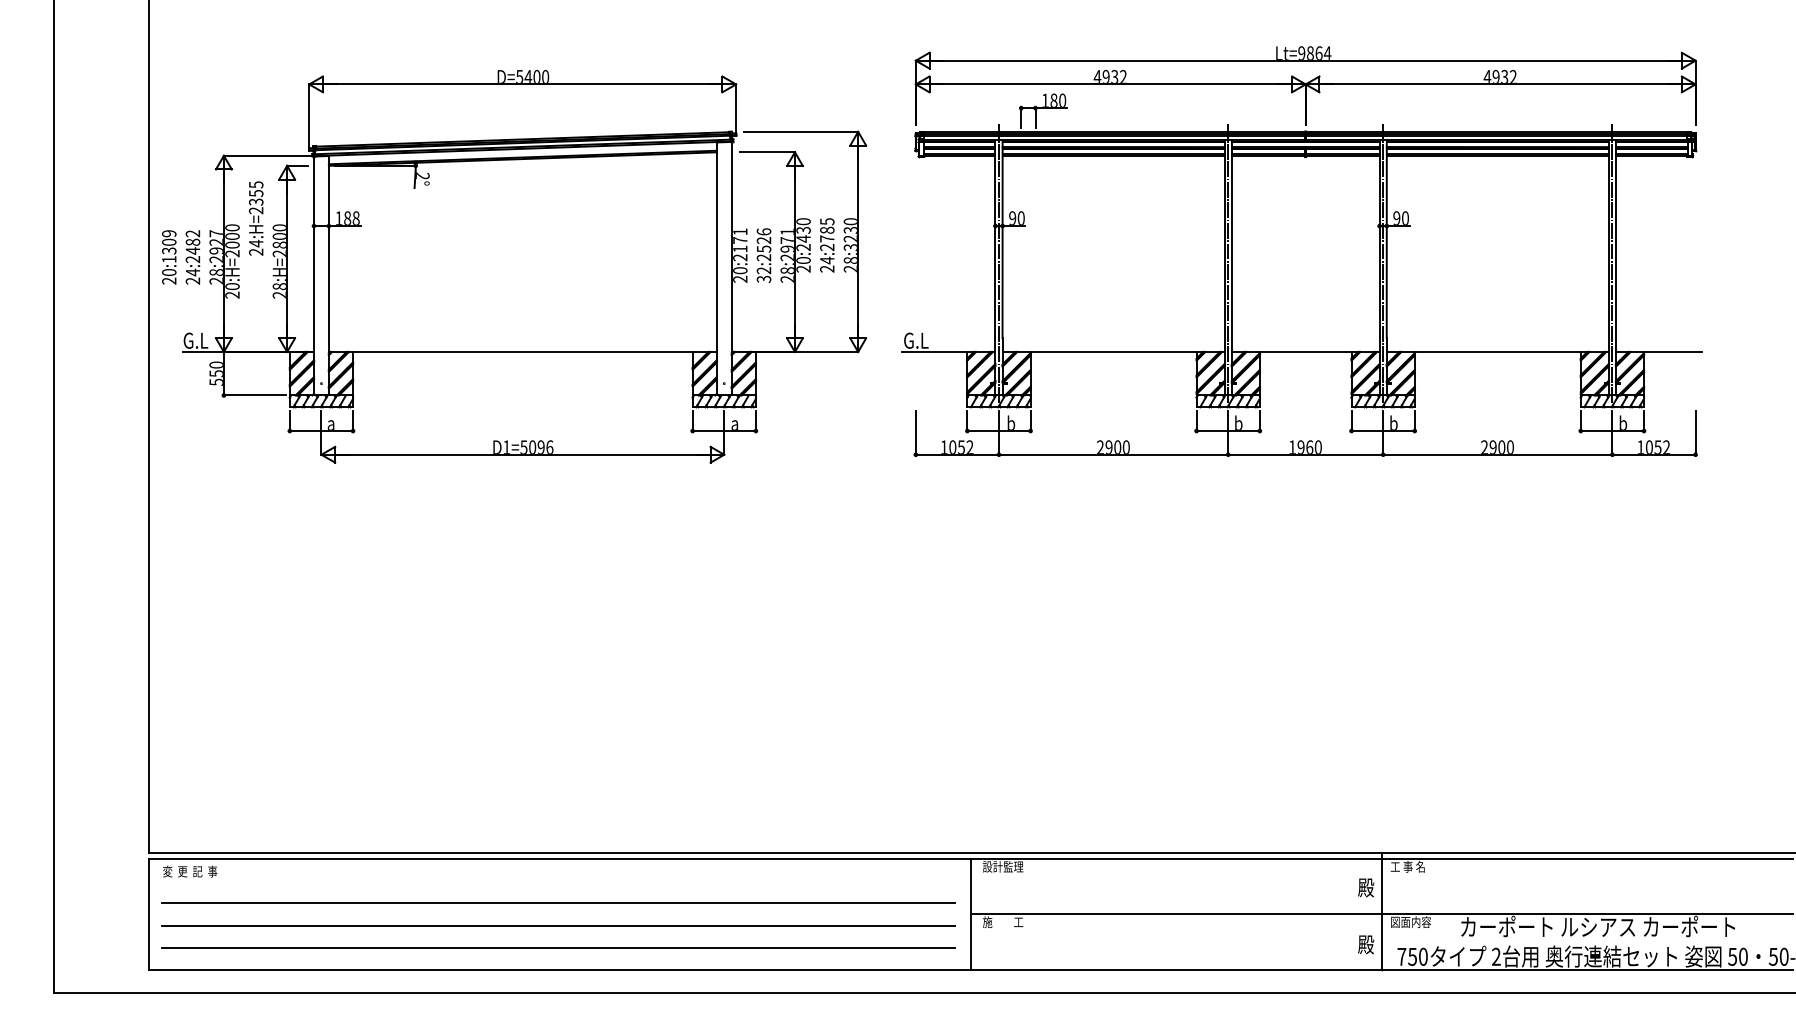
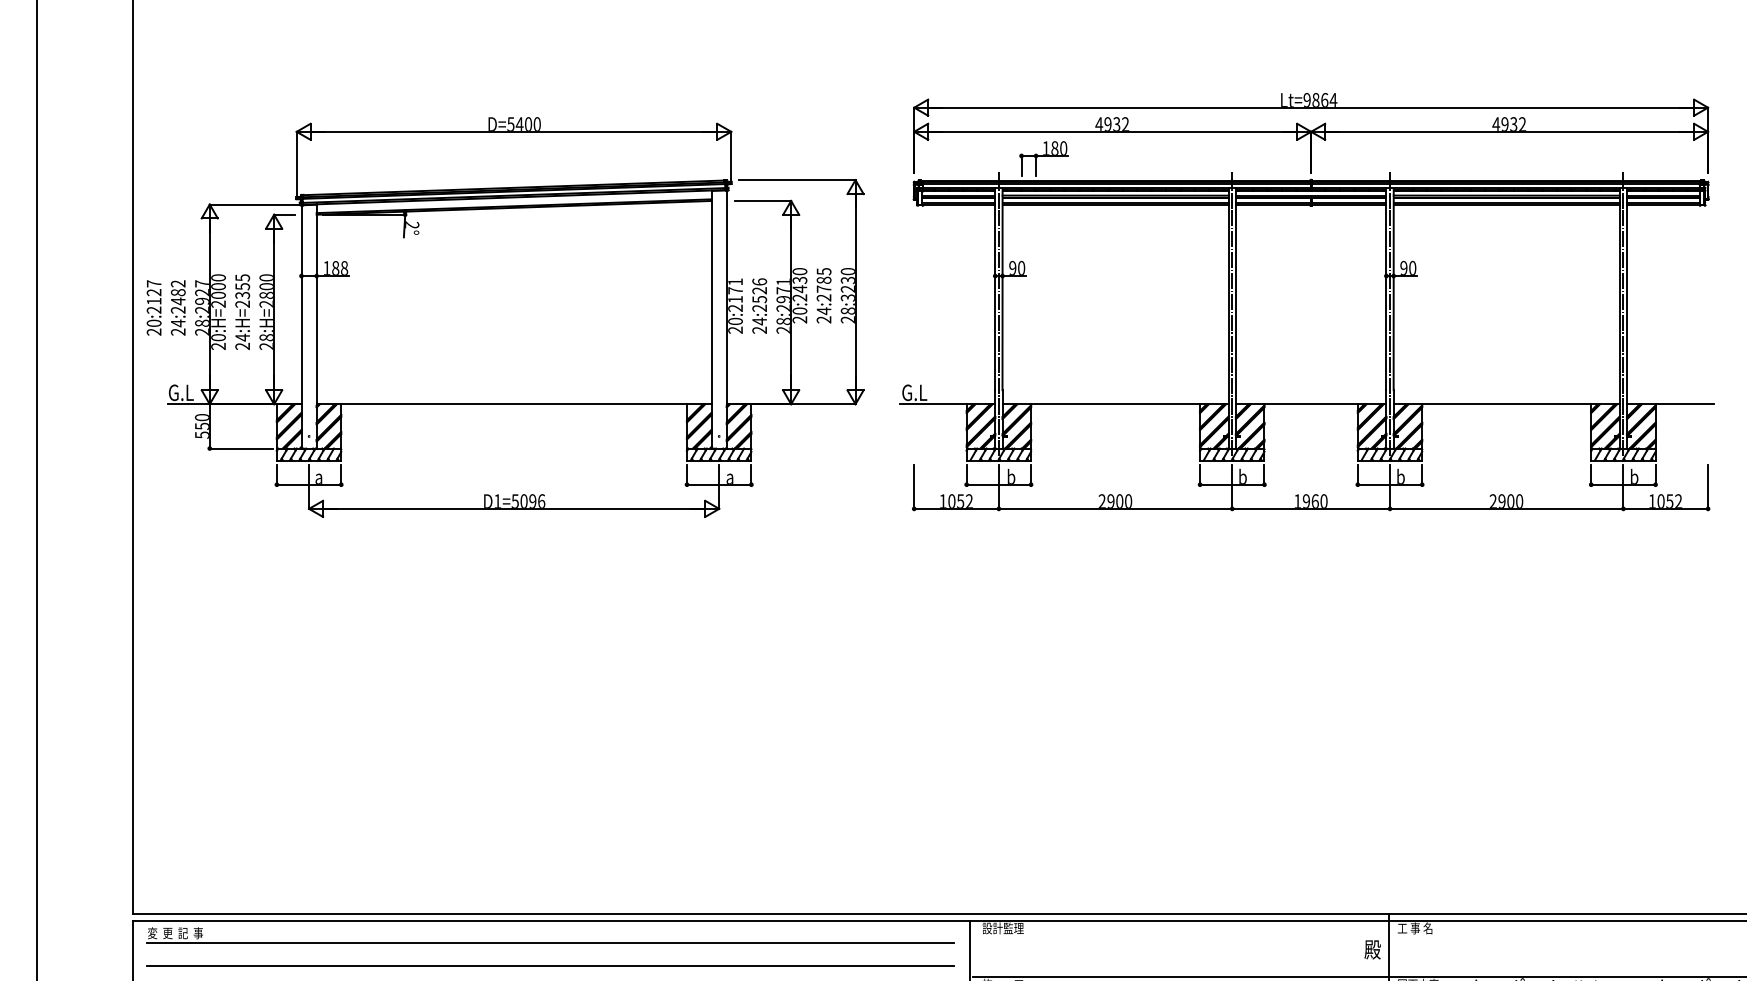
text: (256, 218) -> (242, 312), moved
text: (169, 246) -> (154, 296), 20:1309 -> 20:2127
text: (763, 274) -> (759, 325), 32:2526 -> 24:2526
line: (558, 881) -> (550, 943), added

